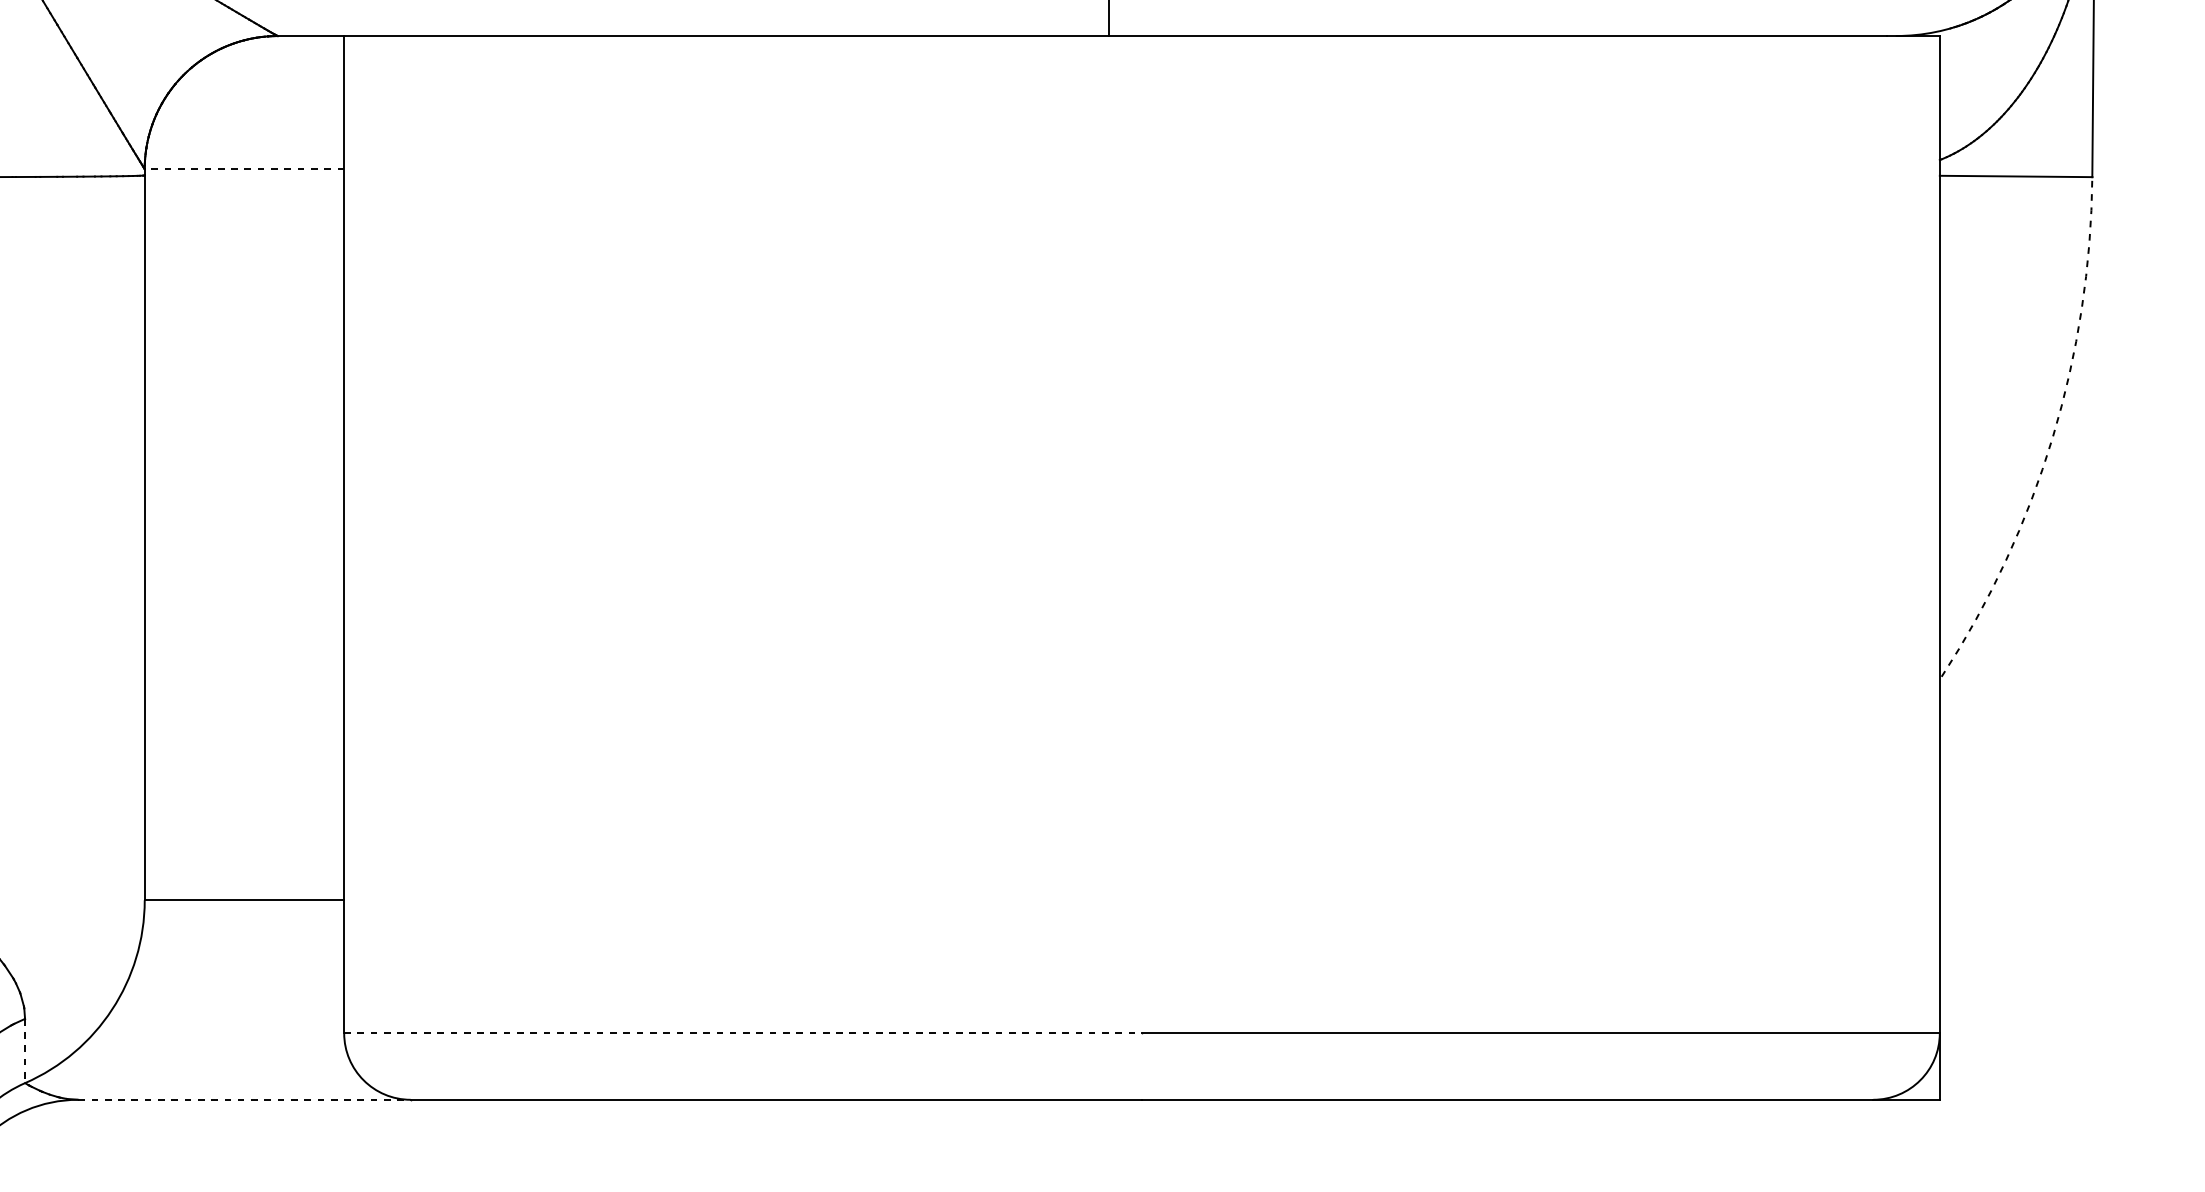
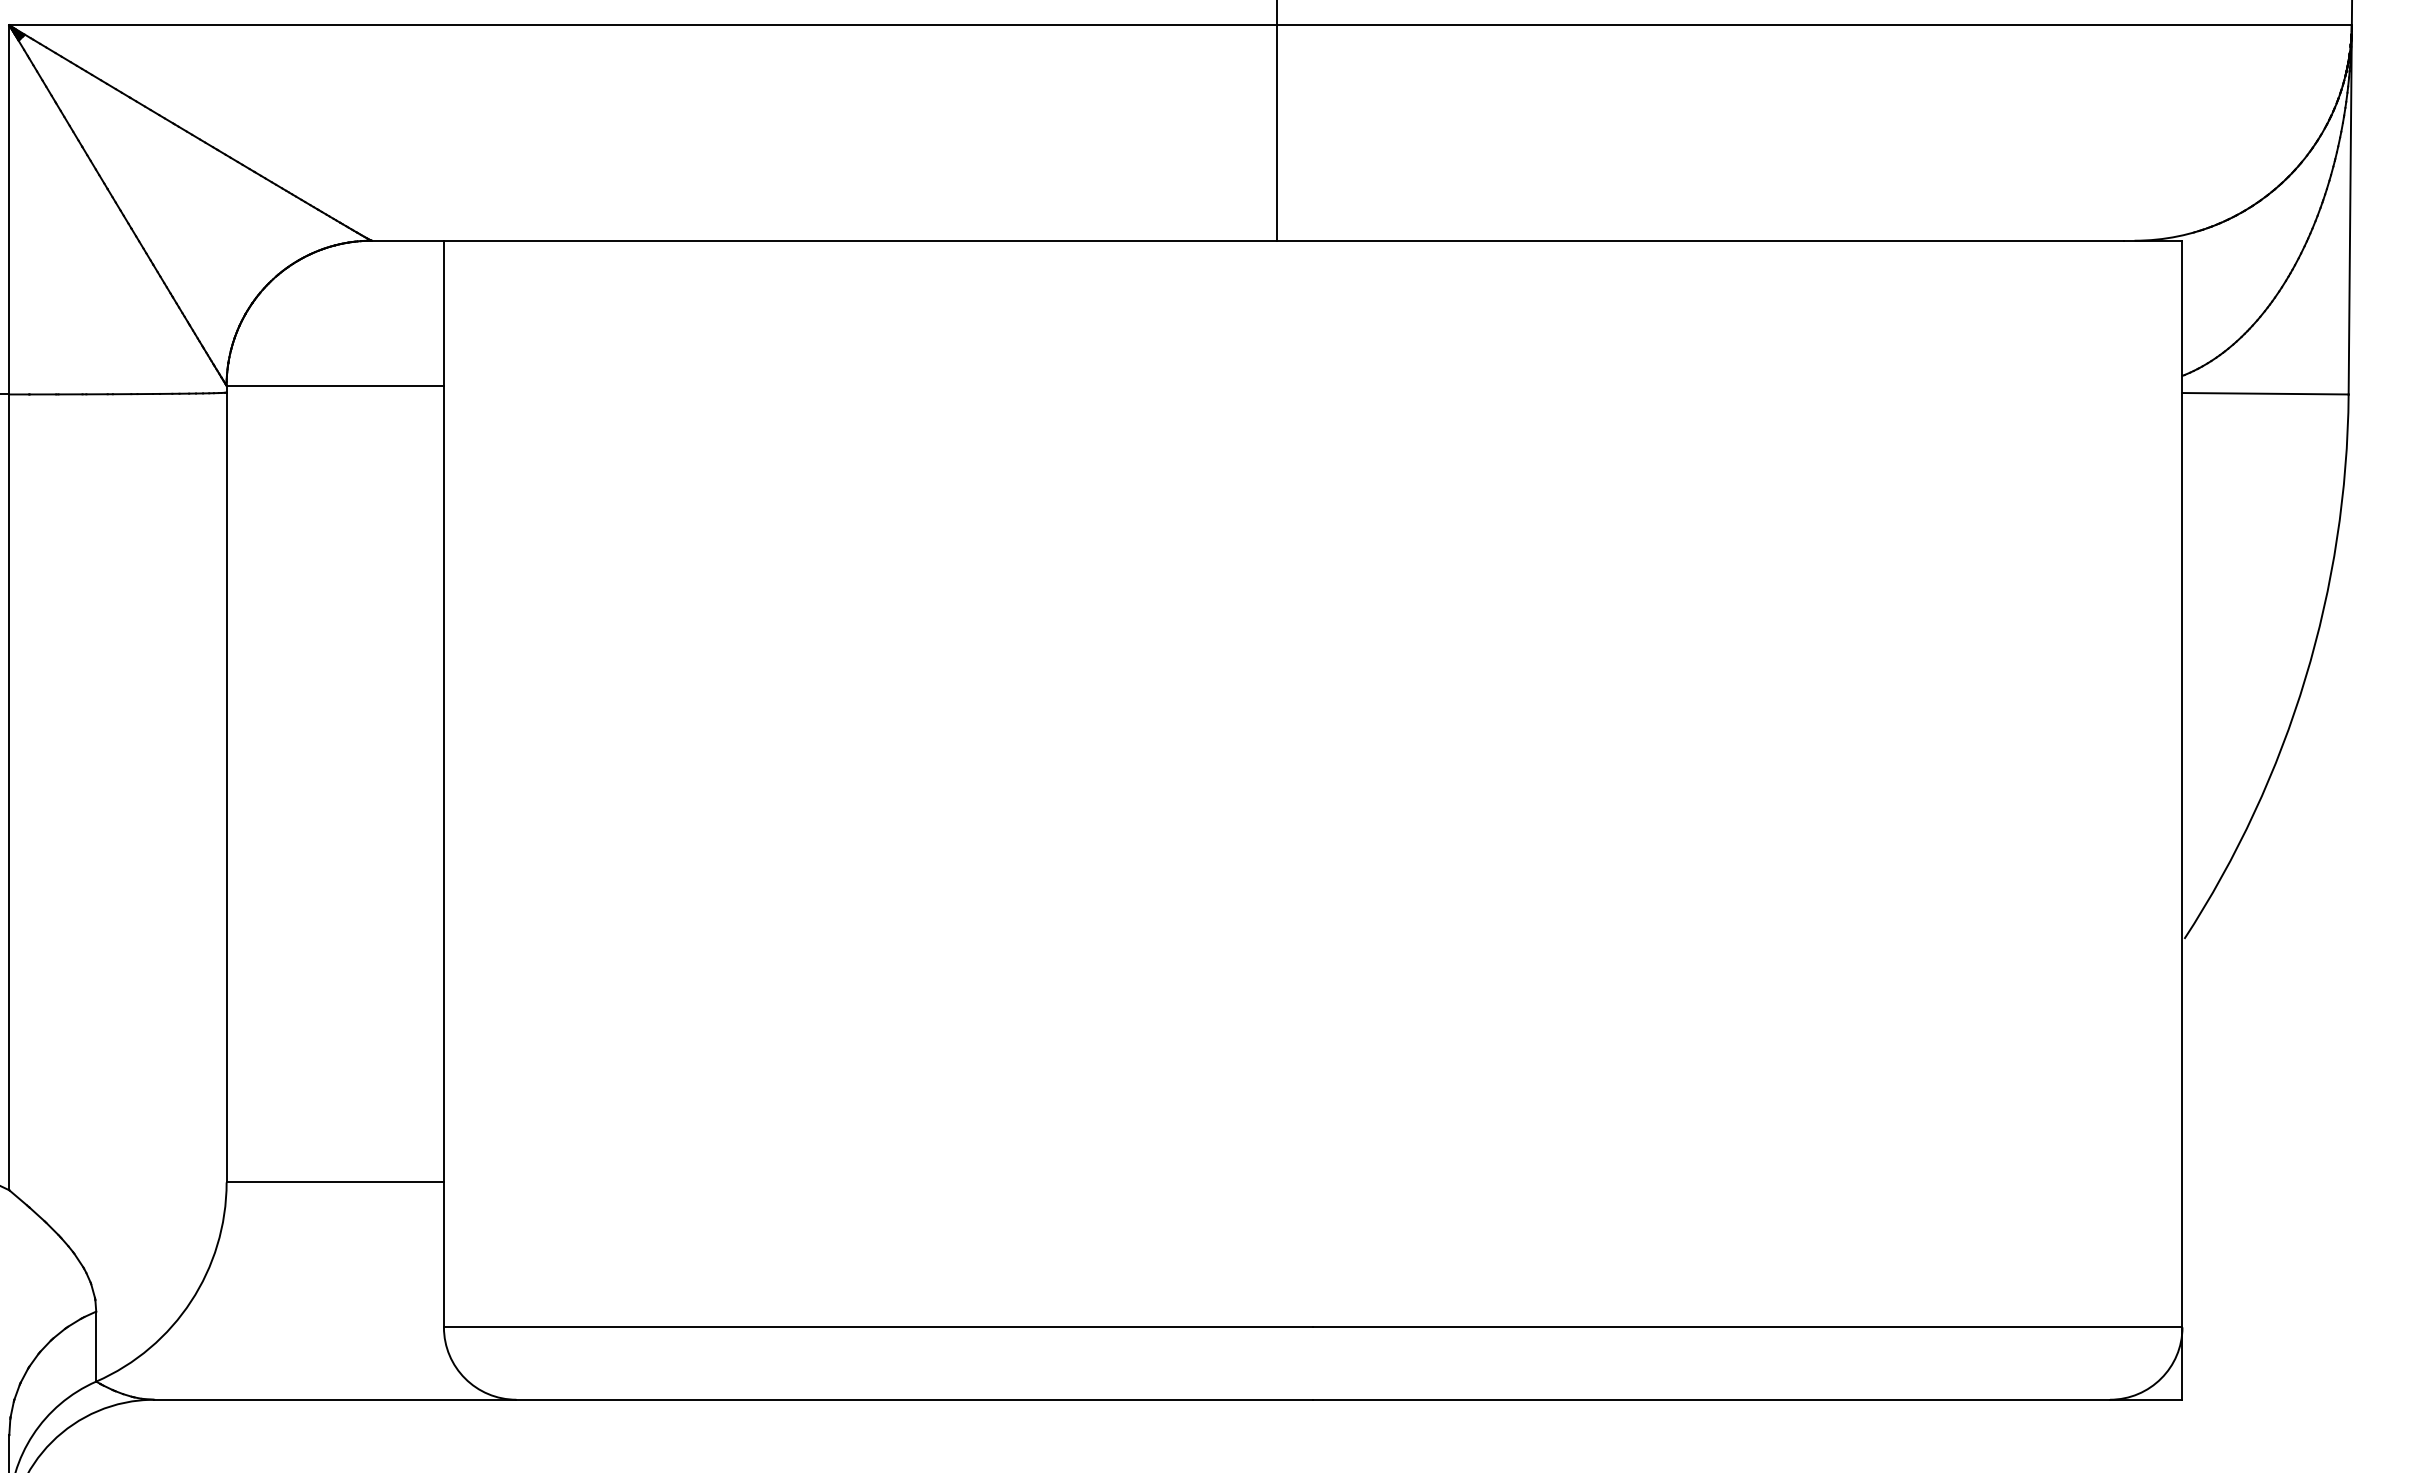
line: (244, 168) -> (335, 385), dashed -> solid
arc: (2052, 437) -> (2305, 678), dashed -> solid
line: (743, 1033) -> (878, 1327), dashed -> solid
line: (25, 1051) -> (96, 1347), dashed -> solid
line: (244, 1099) -> (335, 1399), dashed -> solid

